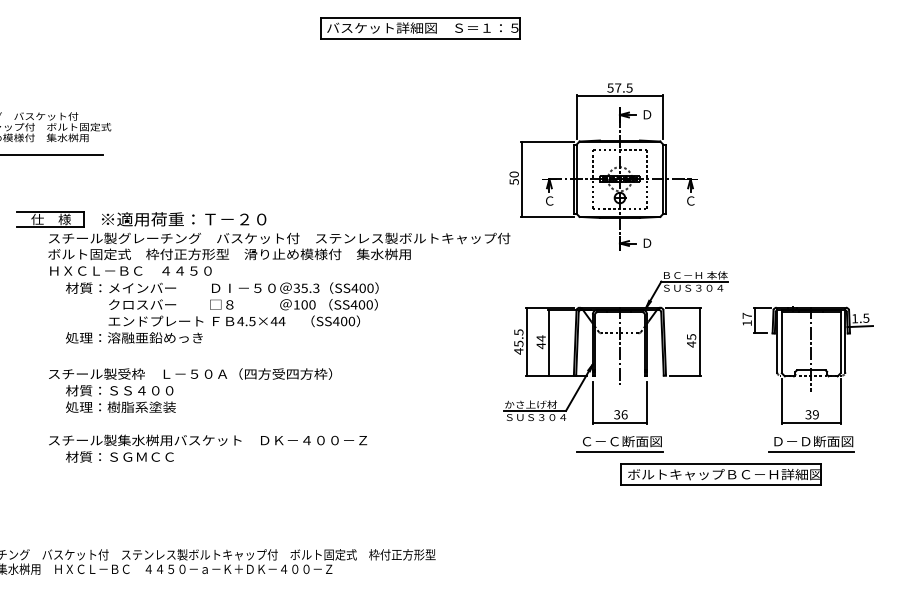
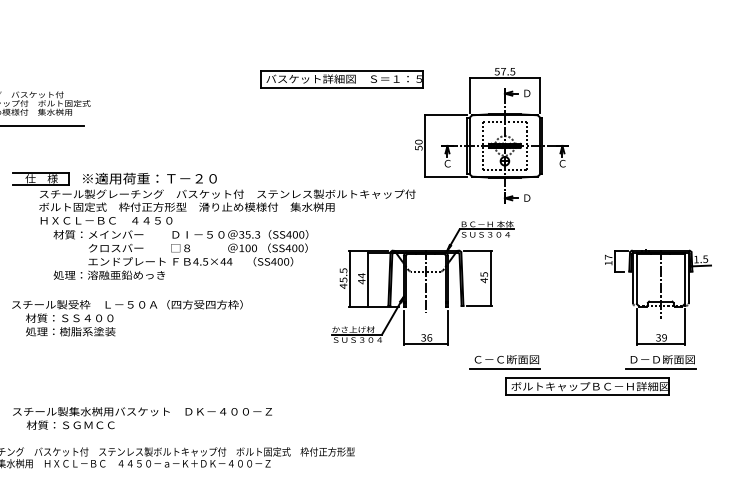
part: (420, 28) -> (342, 79), moved
part: (615, 347) -> (422, 283), moved
text: (190, 390) -> (127, 318), moved
text: (208, 448) -> (142, 418), moved

